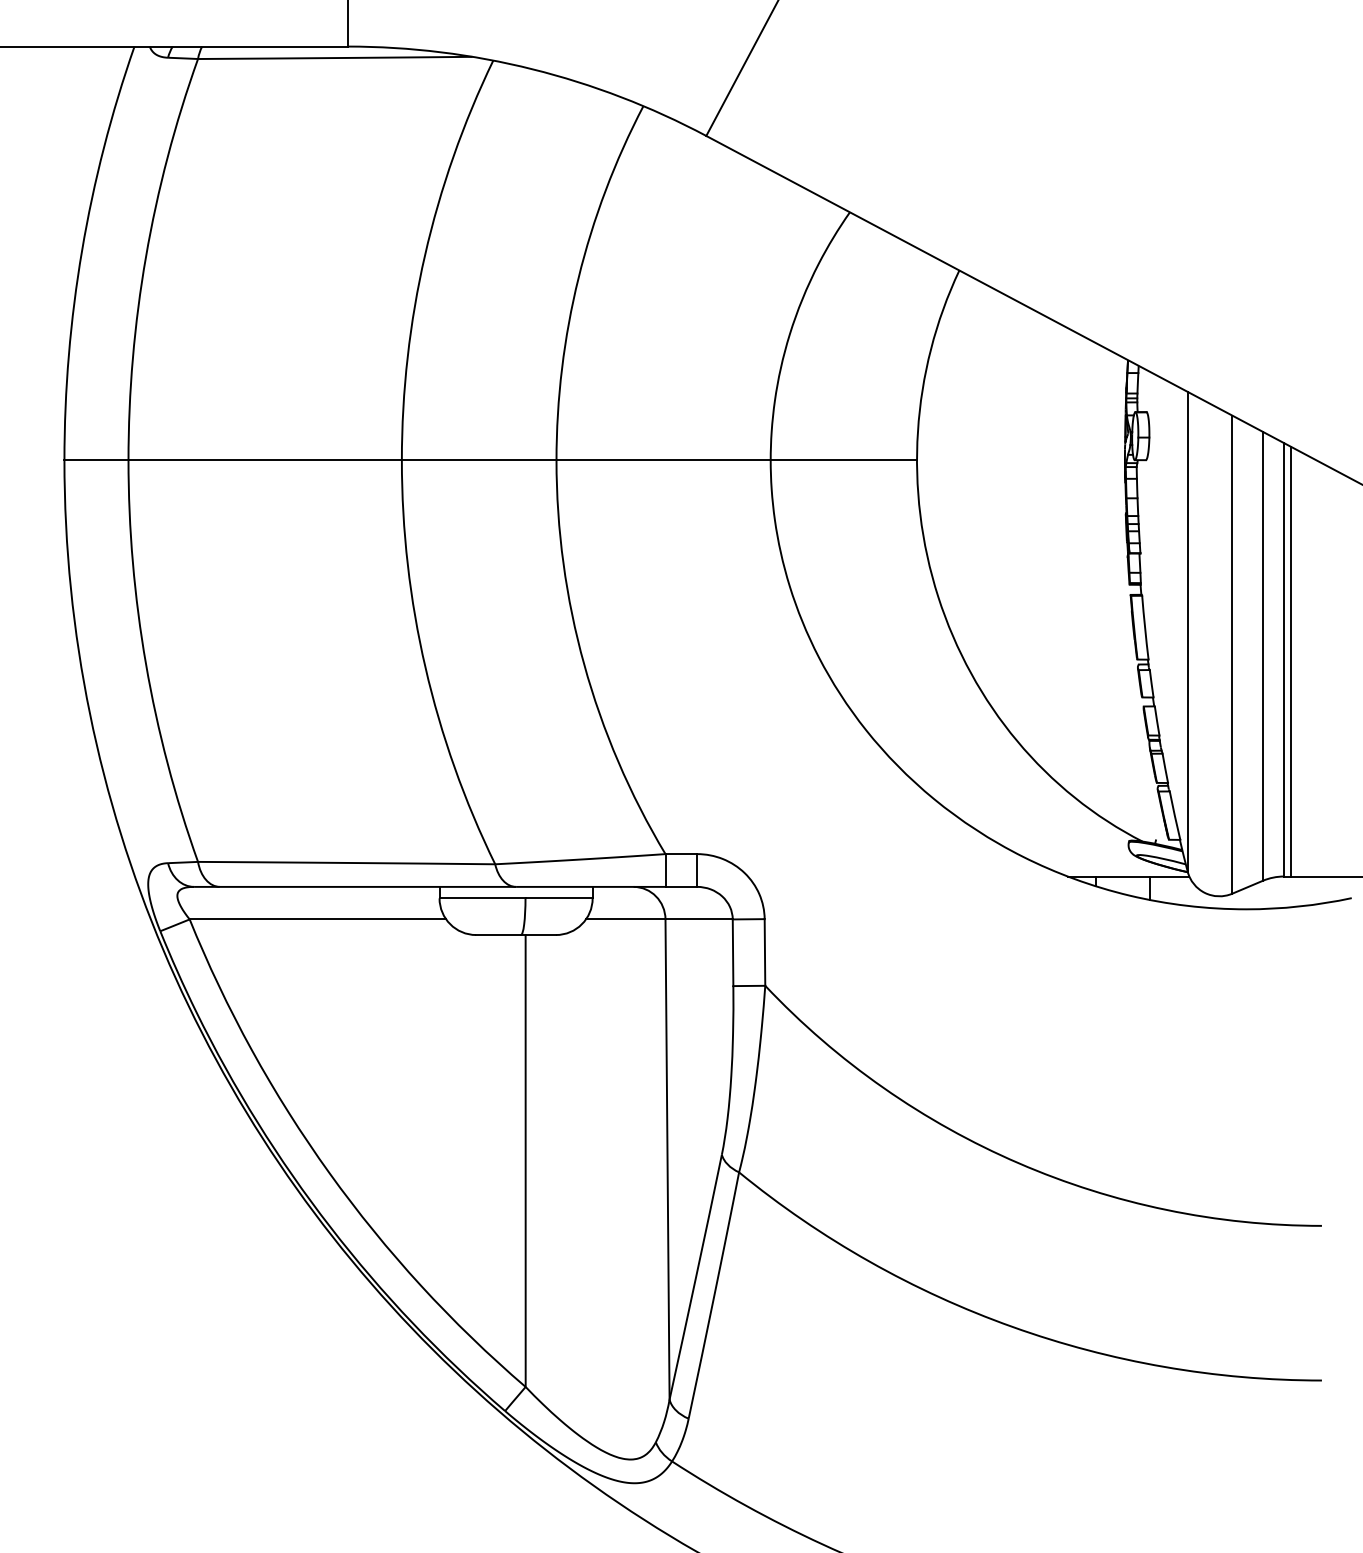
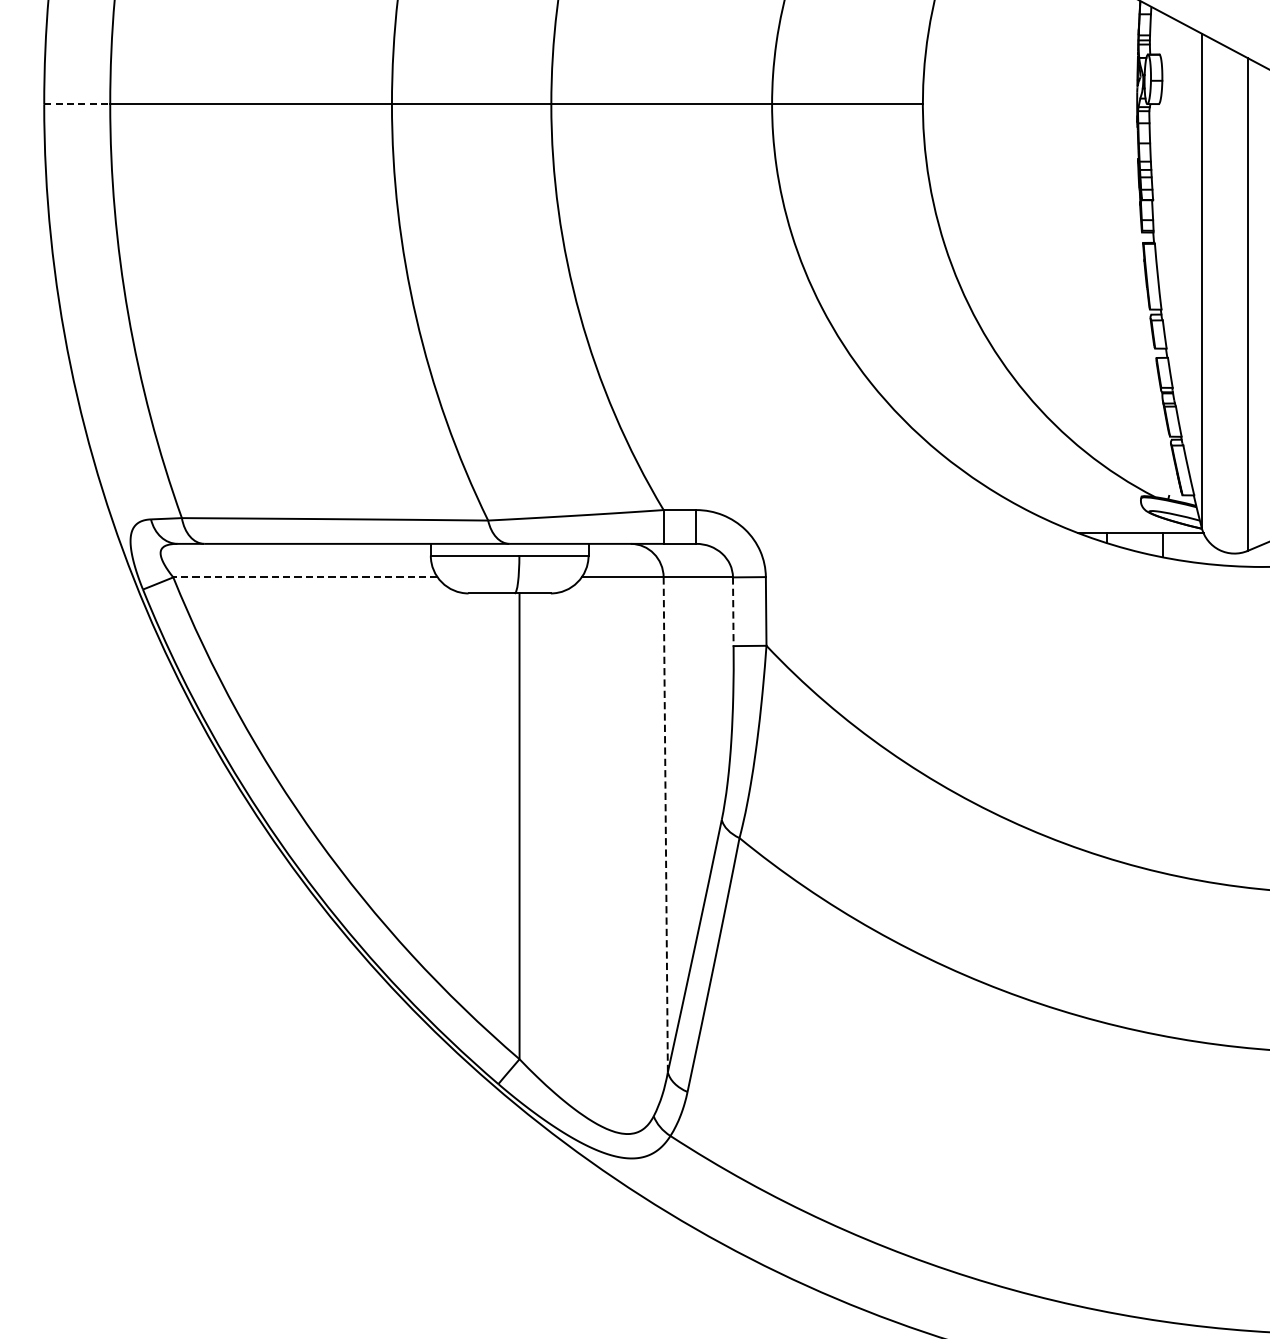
line: (96, 460) -> (77, 104), solid -> dashed
line: (317, 919) -> (305, 577), solid -> dashed
line: (733, 953) -> (733, 612), solid -> dashed
line: (667, 1160) -> (665, 825), solid -> dashed

